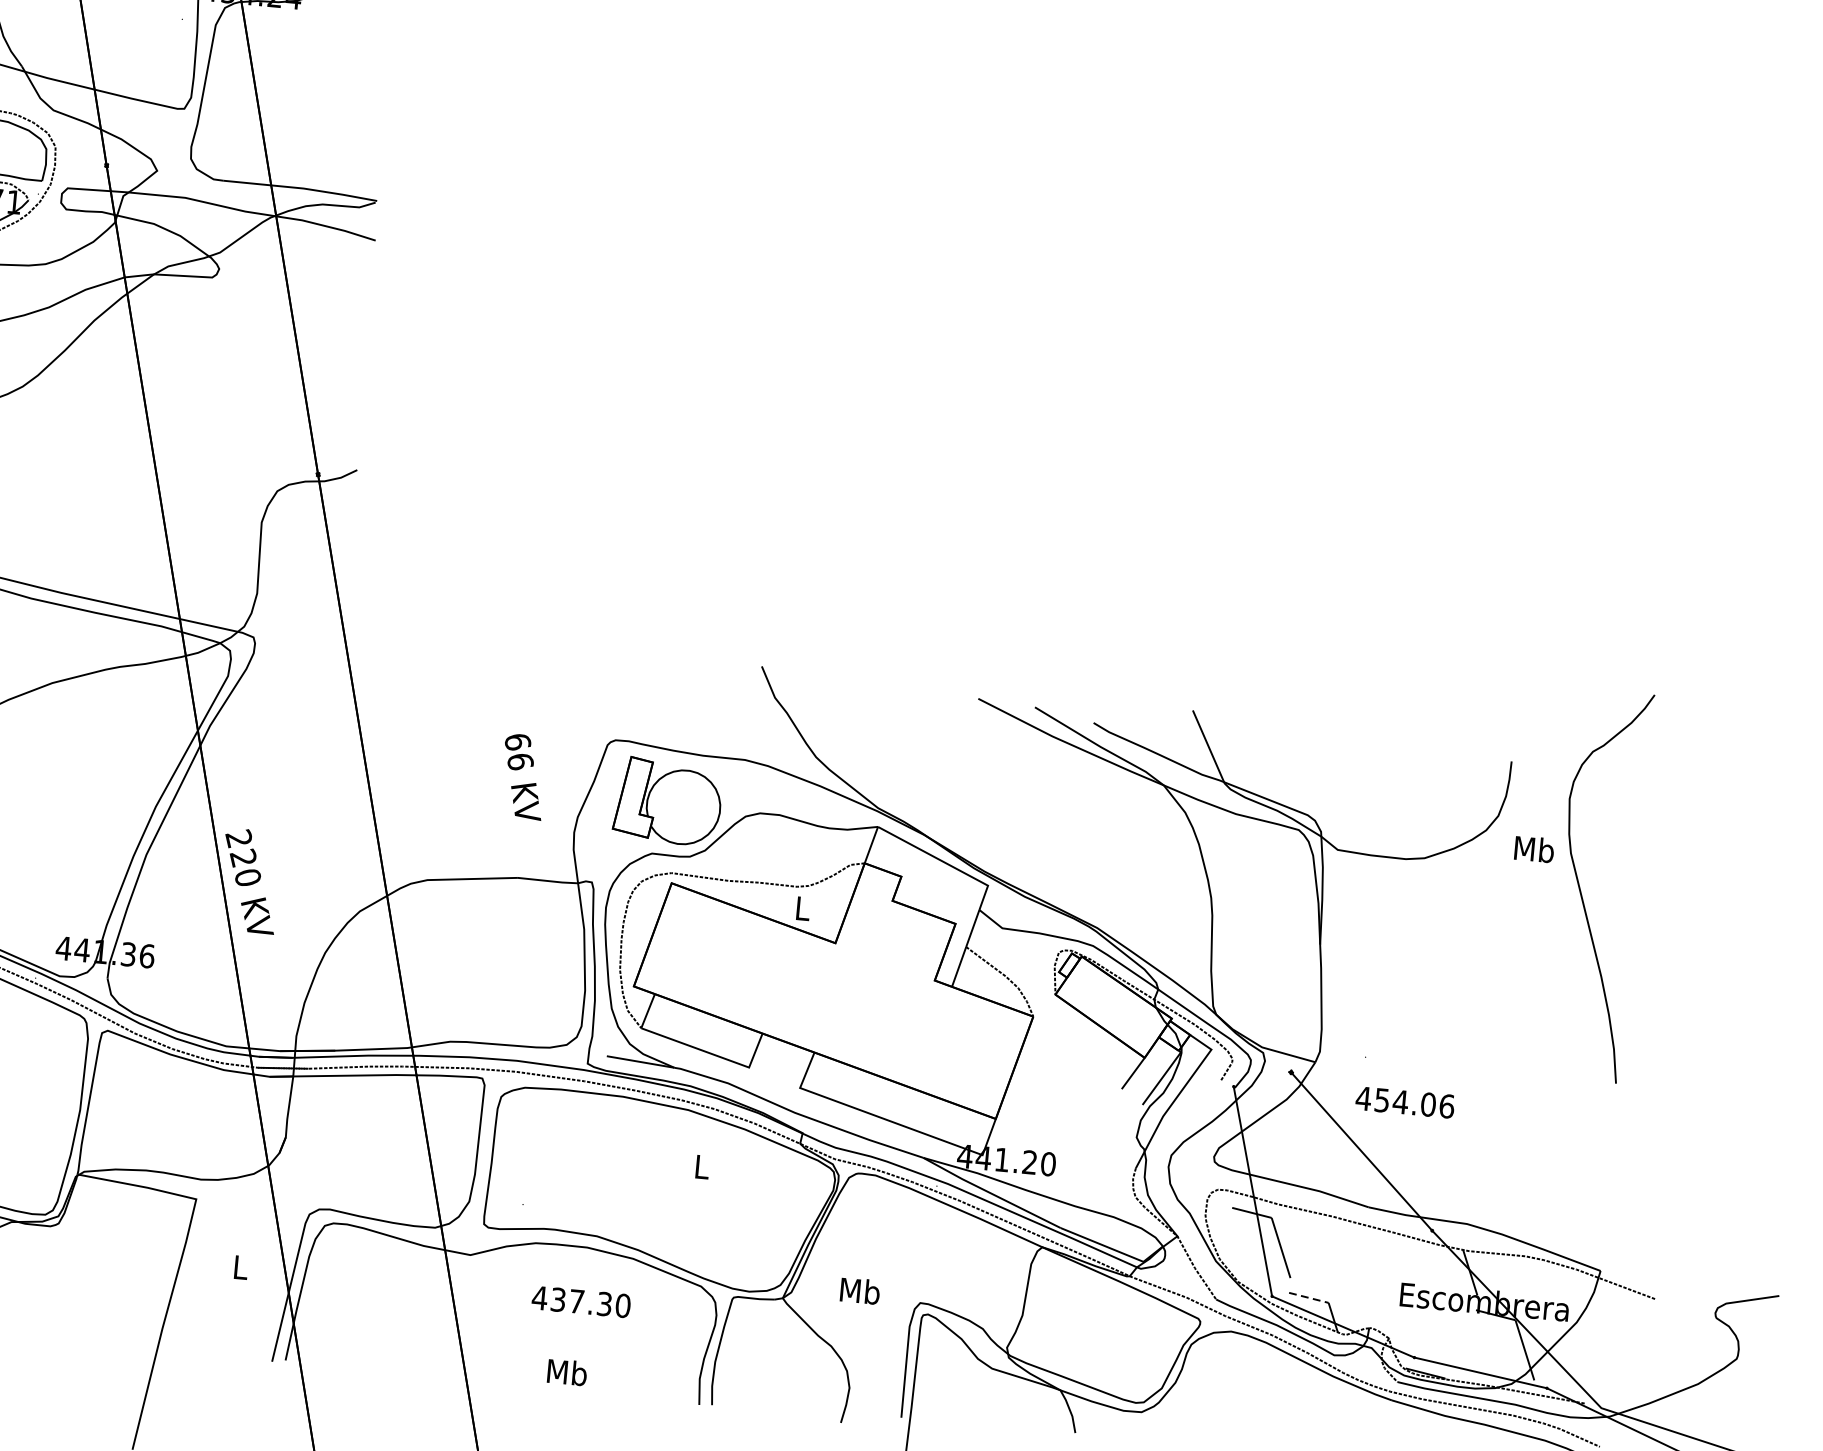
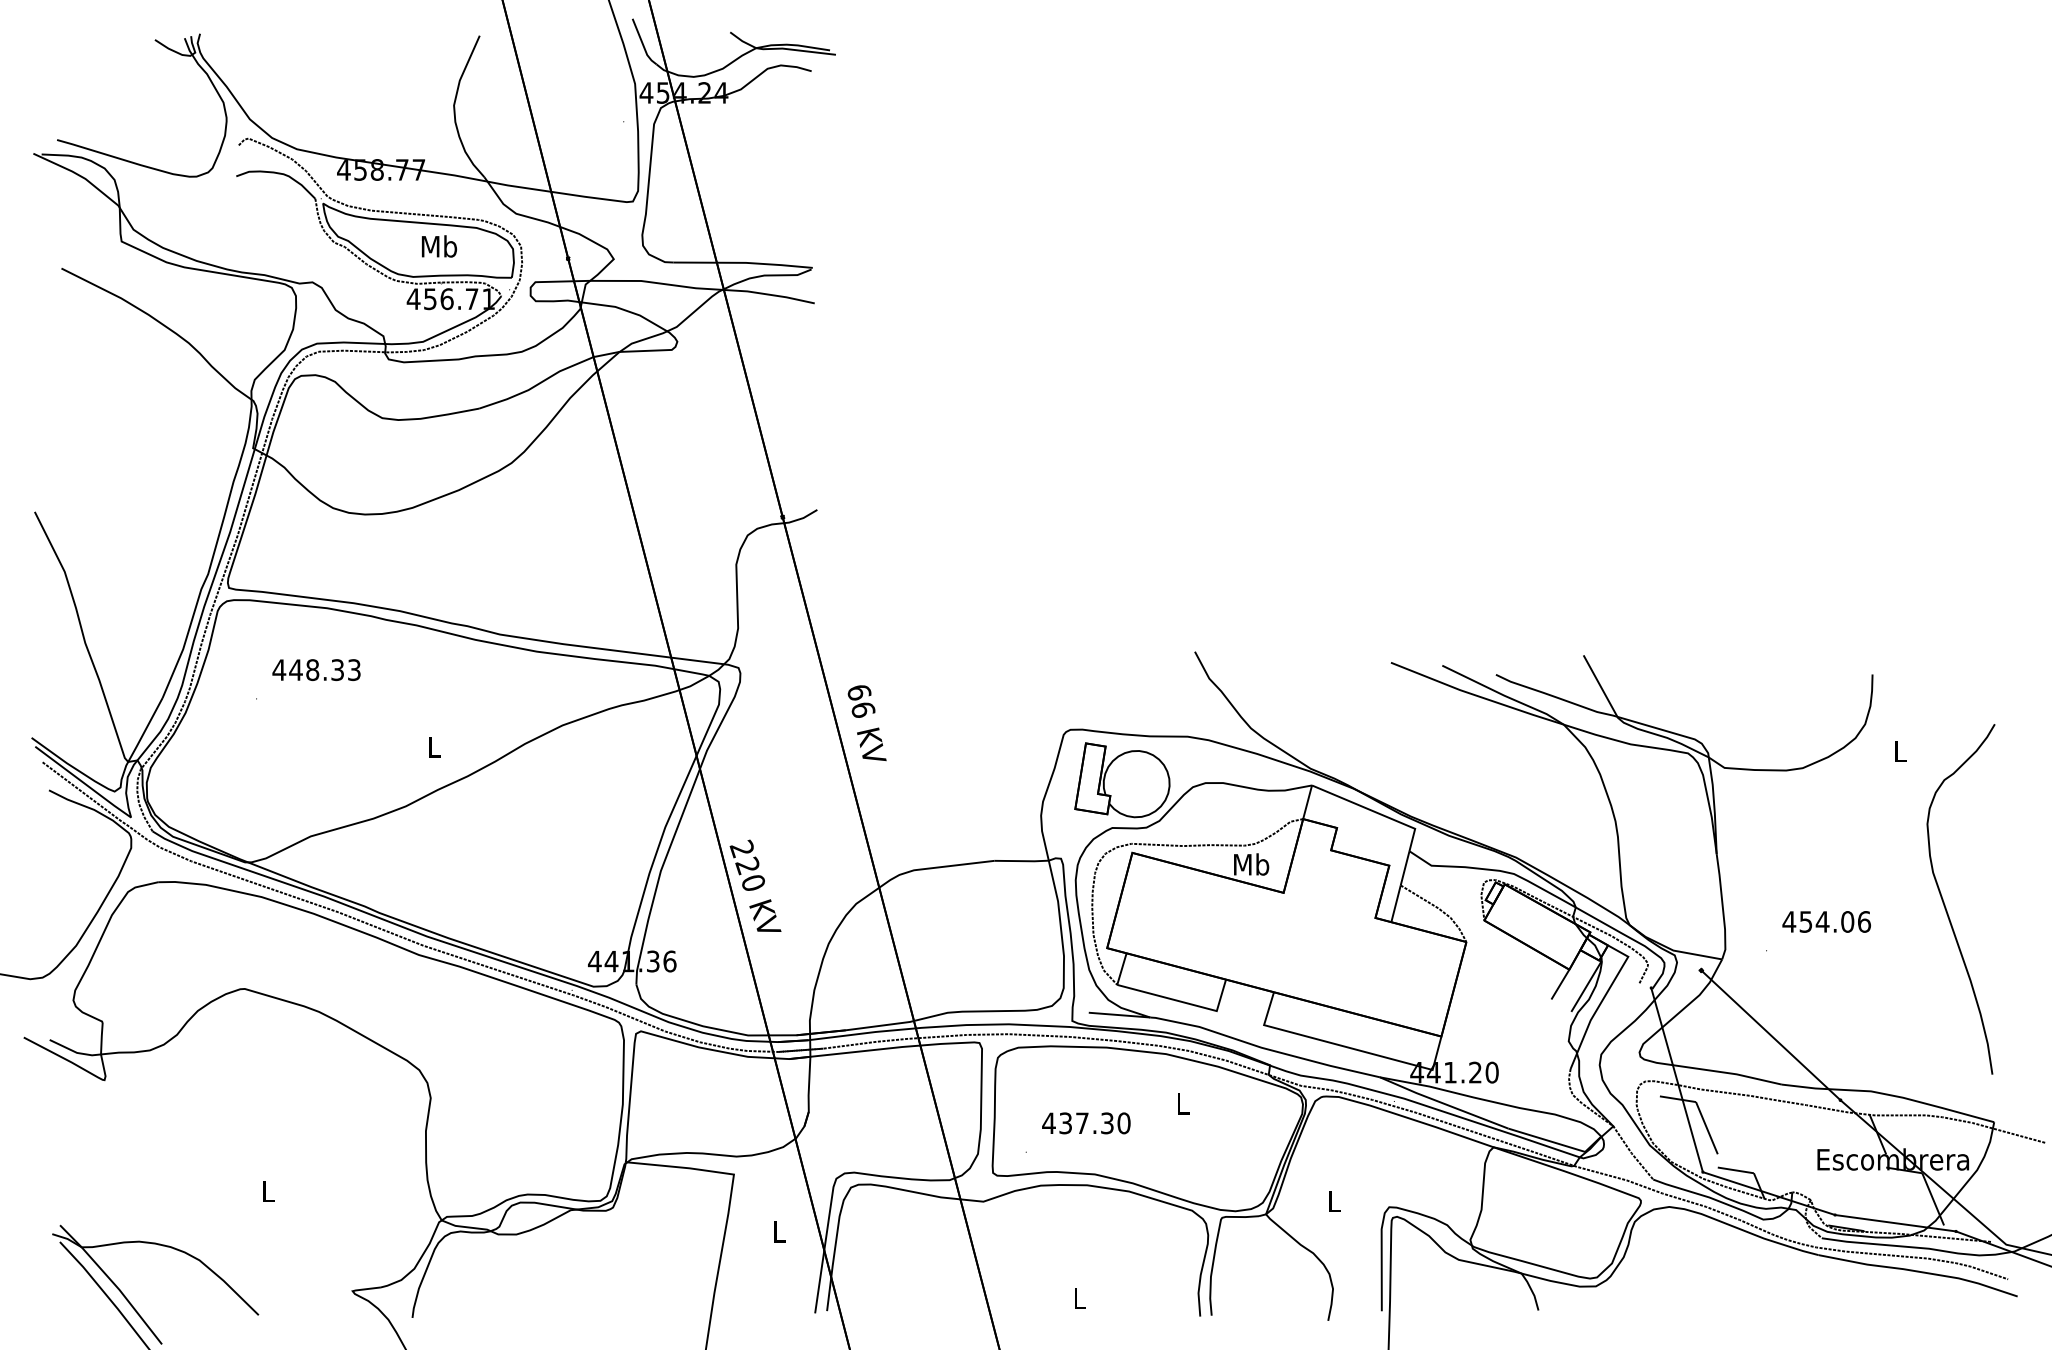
text: (522, 777) -> (866, 723), moved
text: (1533, 848) -> (1899, 750), Mb -> L
curve: (1581, 889) -> (1945, 904), moved
text: (802, 908) -> (1251, 864), L -> Mb
text: (1405, 1101) -> (1826, 921), moved
text: (860, 1291) -> (1334, 1201), Mb -> L
line: (1309, 1298) -> (1736, 1170), dashed -> solid
text: (581, 1302) -> (1086, 1123), moved
text: (567, 1372) -> (1079, 1298), Mb -> L

